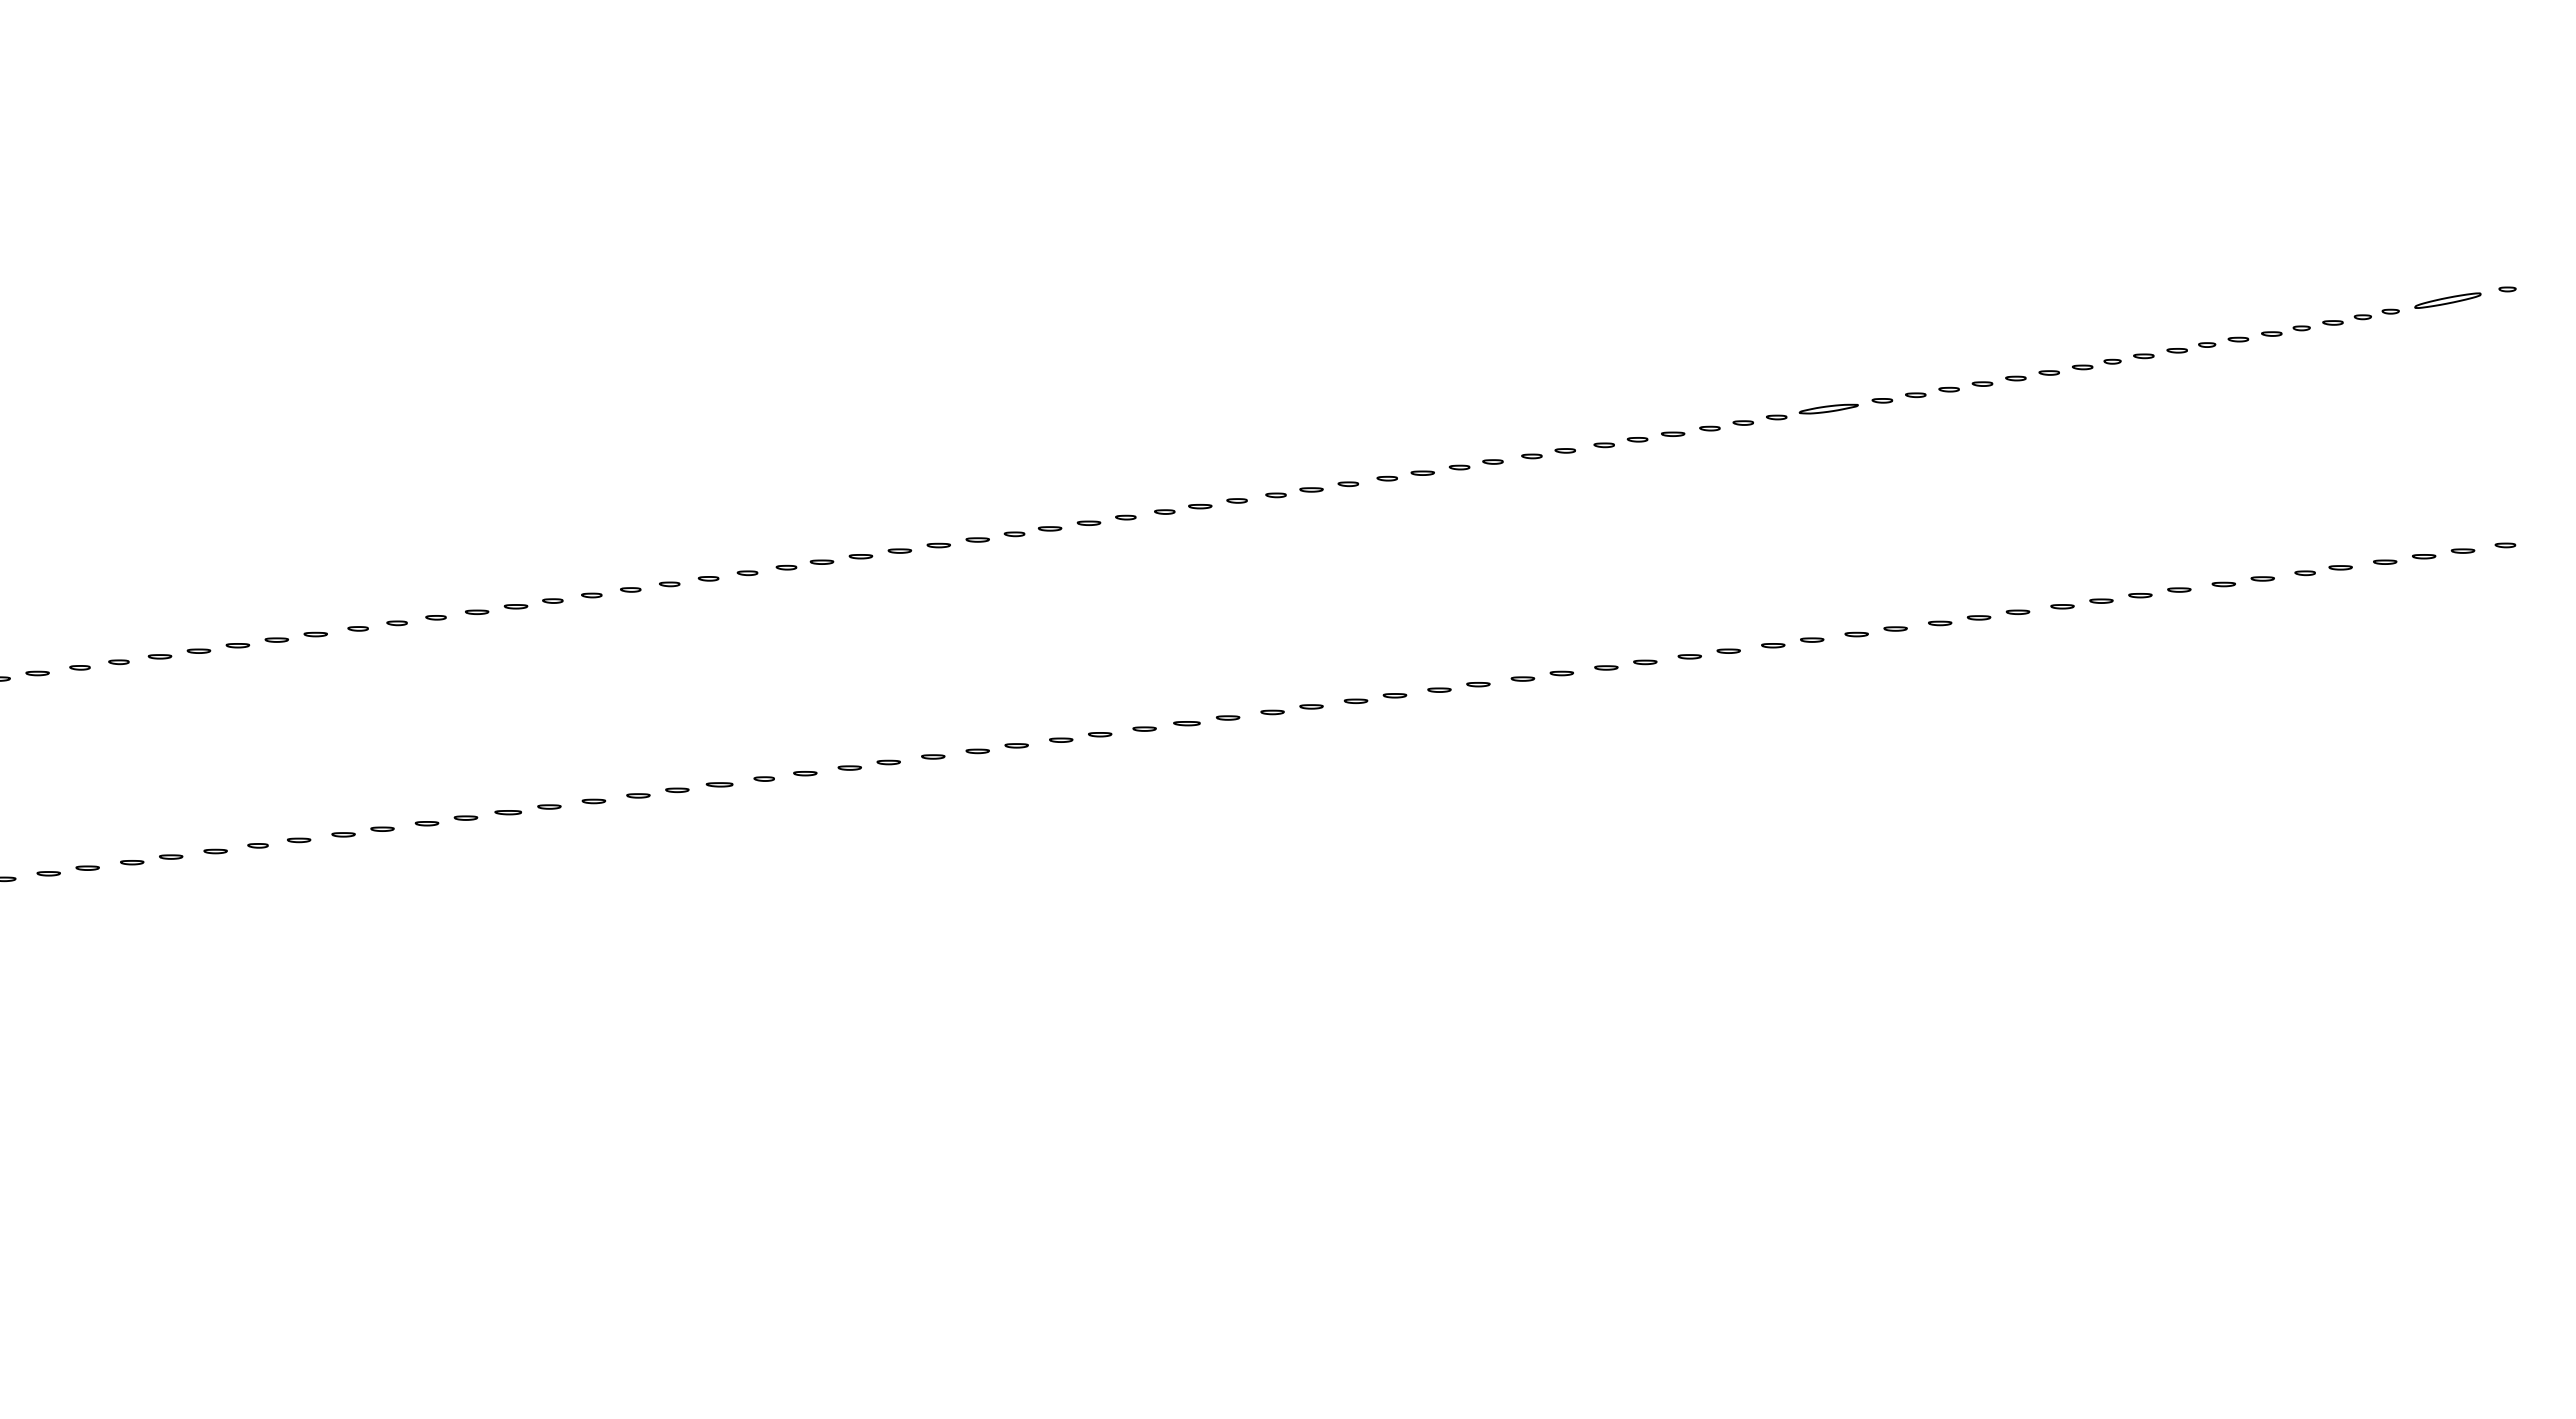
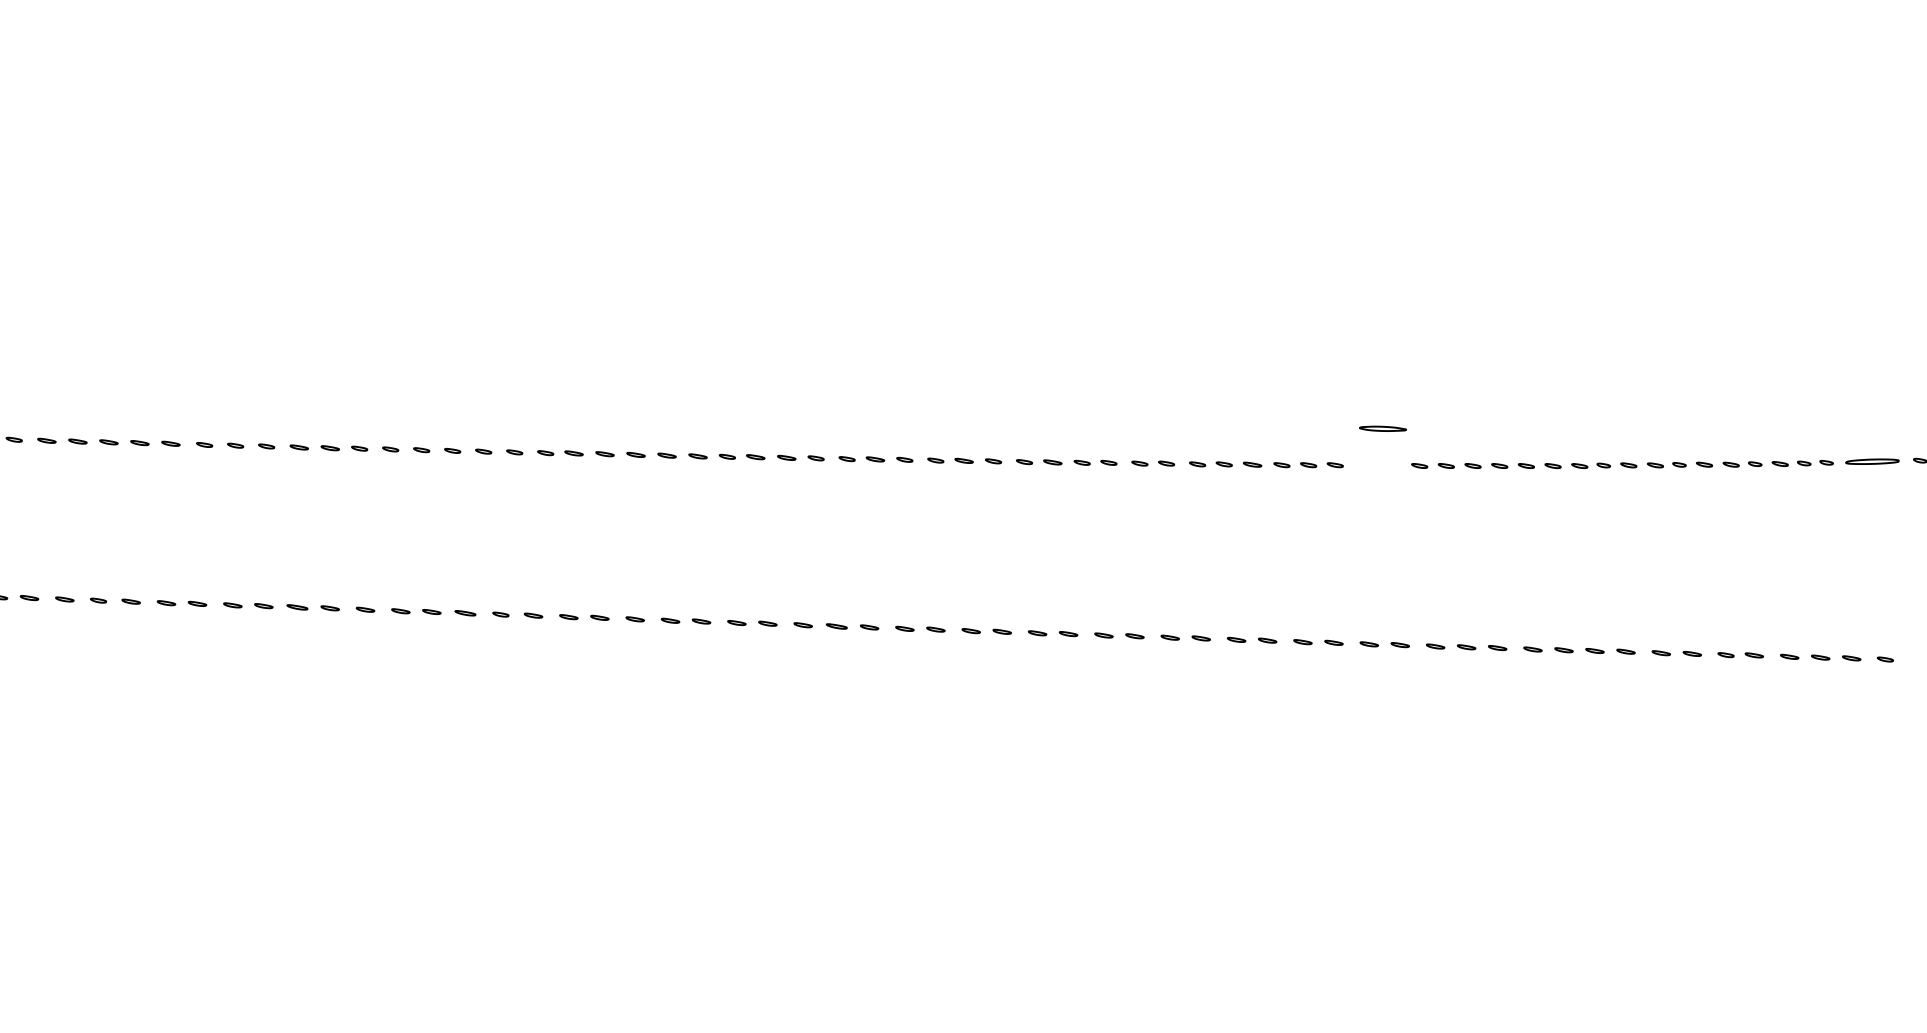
part: (1828, 408) -> (1382, 428), moved

